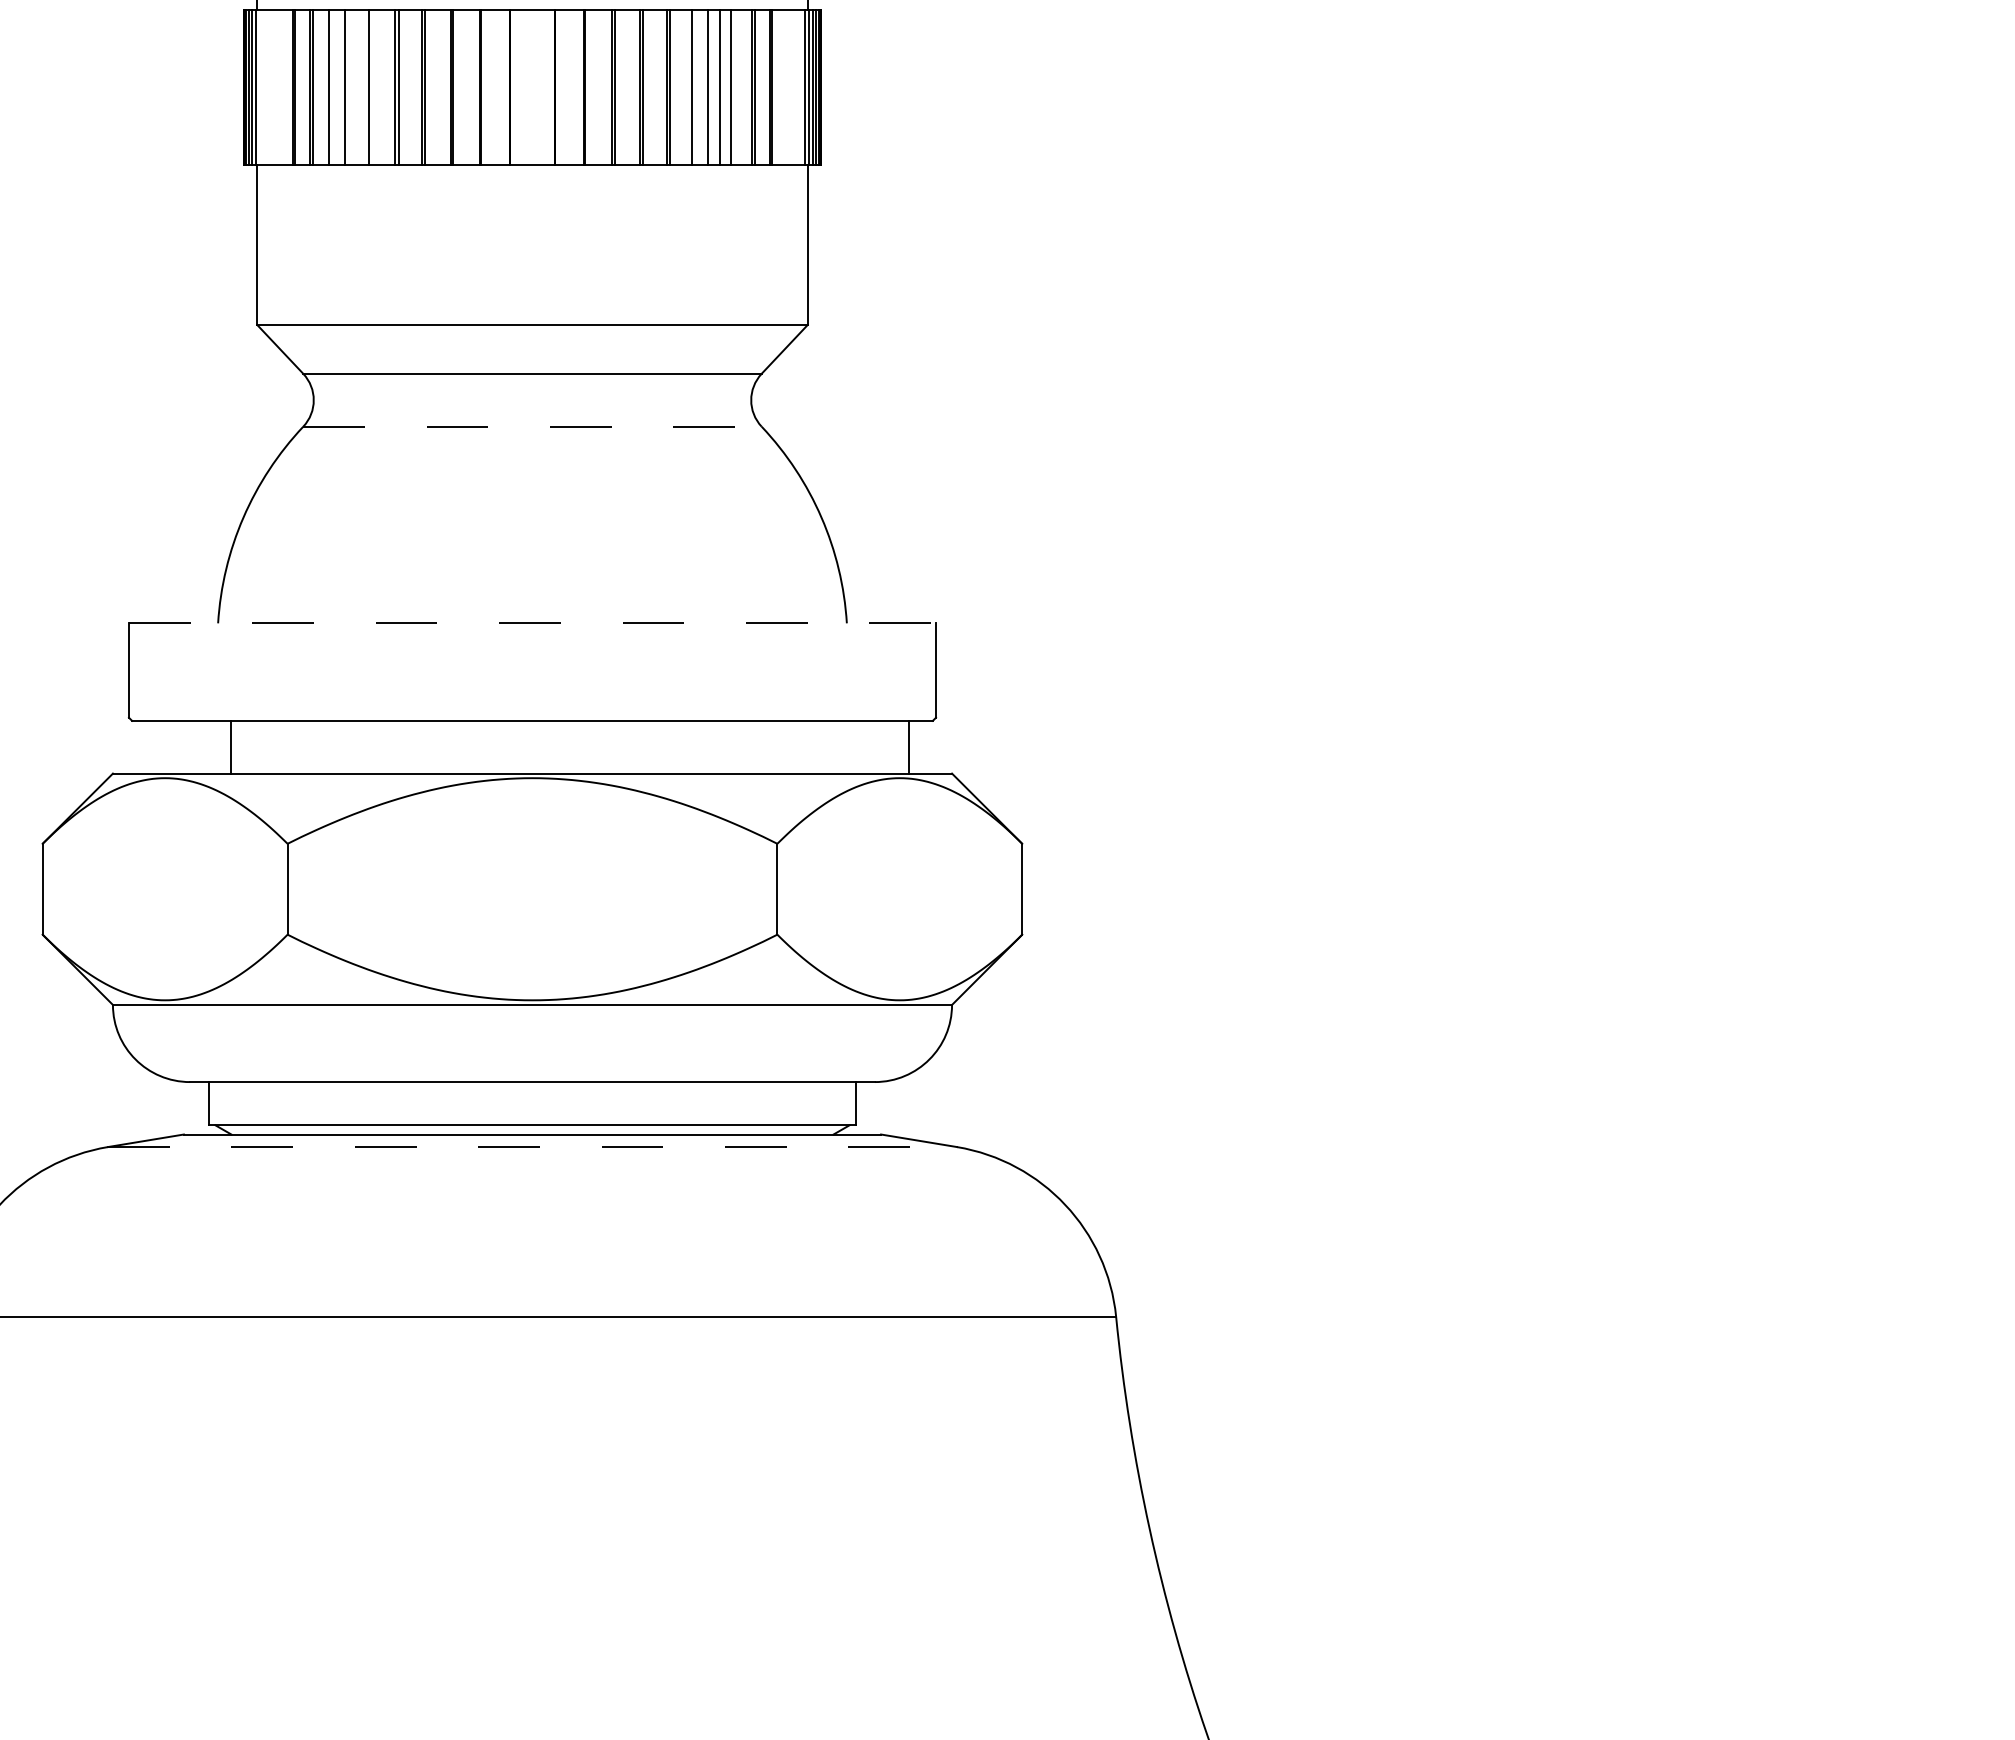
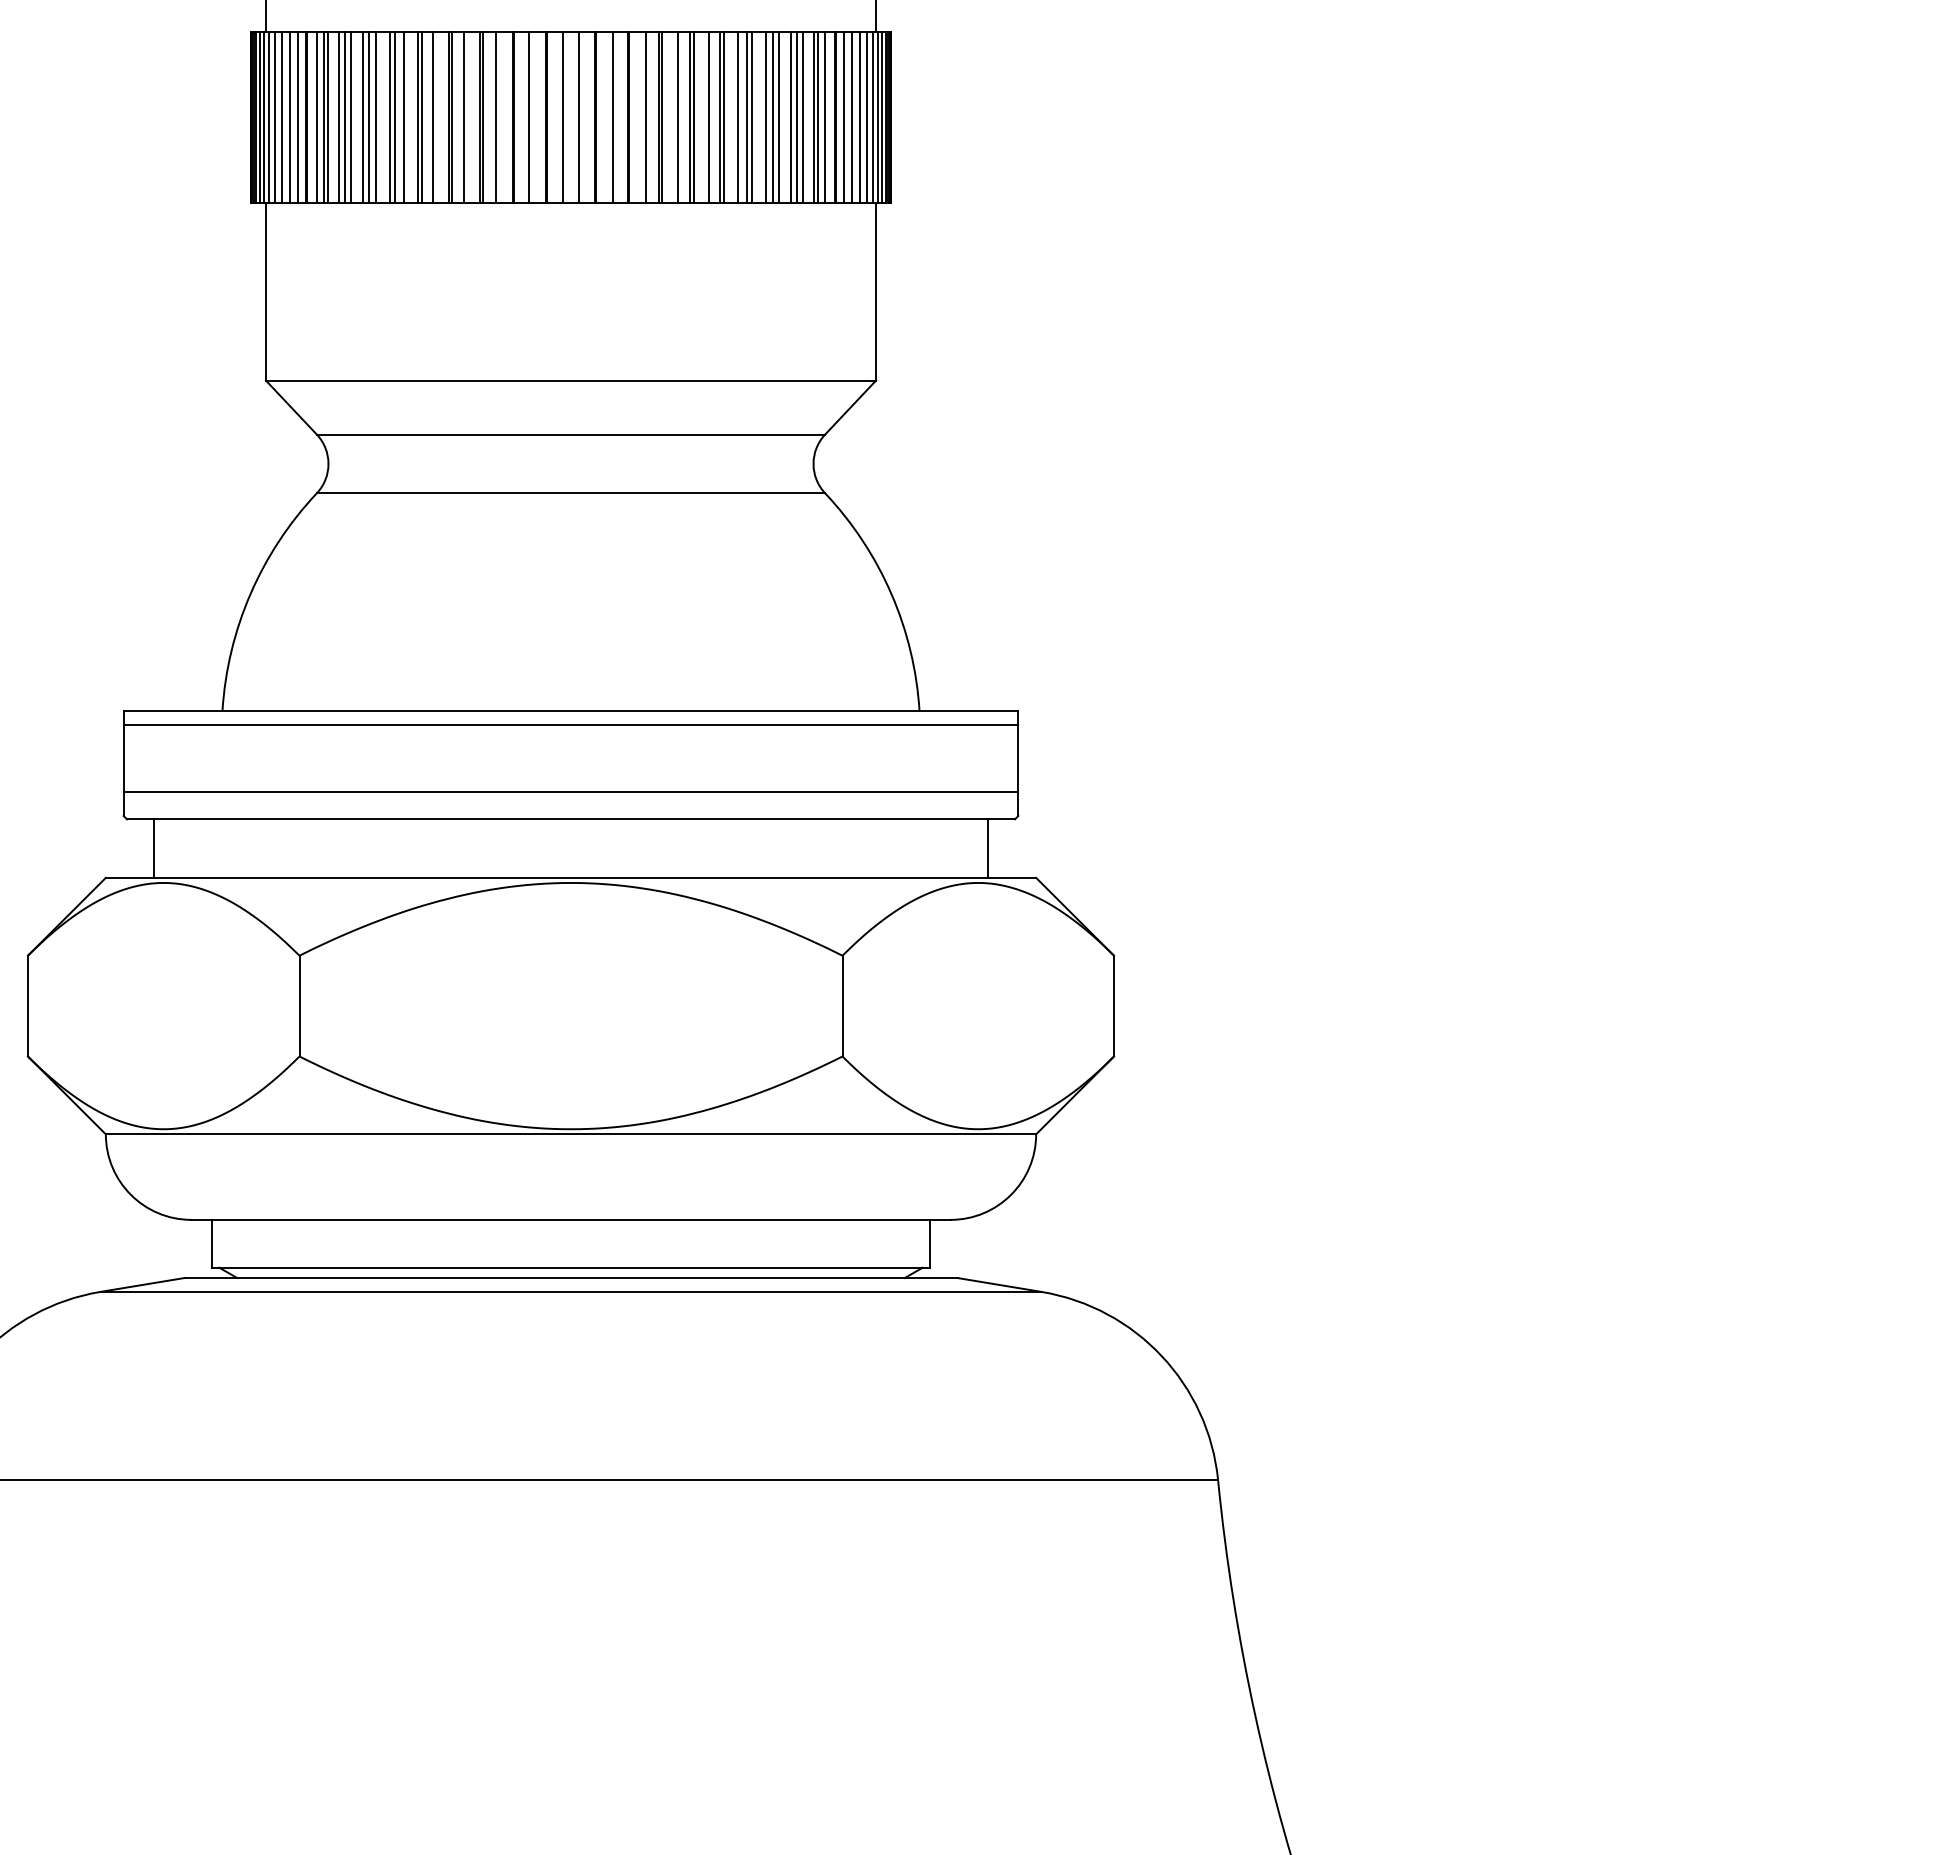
line: (260, 87) -> (269, 117), added
line: (265, 87) -> (274, 117), added
line: (271, 87) -> (281, 117), added
line: (278, 87) -> (289, 117), added
line: (286, 87) -> (298, 117), added
line: (303, 87) -> (317, 117), added
line: (323, 87) -> (339, 117), added
line: (333, 87) -> (350, 117), added
line: (350, 87) -> (369, 117), added
line: (356, 87) -> (375, 117), added
line: (373, 87) -> (394, 117), added
line: (381, 87) -> (403, 117), added
line: (408, 87) -> (433, 117), added
line: (436, 87) -> (464, 117), added
line: (465, 87) -> (496, 117), added
line: (494, 87) -> (528, 117), added
line: (524, 87) -> (562, 117), added
line: (540, 87) -> (579, 117), added
line: (570, 87) -> (613, 117), added
line: (599, 87) -> (645, 117), added
line: (628, 87) -> (677, 117), added
line: (656, 87) -> (708, 117), added
line: (683, 87) -> (738, 117), added
line: (696, 87) -> (752, 117), added
line: (714, 87) -> (772, 117), added
line: (736, 87) -> (797, 117), added
line: (741, 87) -> (802, 117), added
line: (761, 87) -> (824, 117), added
line: (778, 87) -> (843, 117), added
line: (786, 87) -> (852, 117), added
line: (793, 87) -> (860, 117), added
line: (799, 87) -> (867, 117), added
line: (533, 426) -> (572, 493), dashed -> solid
line: (533, 623) -> (572, 711), dashed -> solid
line: (532, 635) -> (571, 724), added
line: (532, 696) -> (571, 792), added
line: (231, 746) -> (154, 847), moved
line: (533, 1147) -> (572, 1292), dashed -> solid

